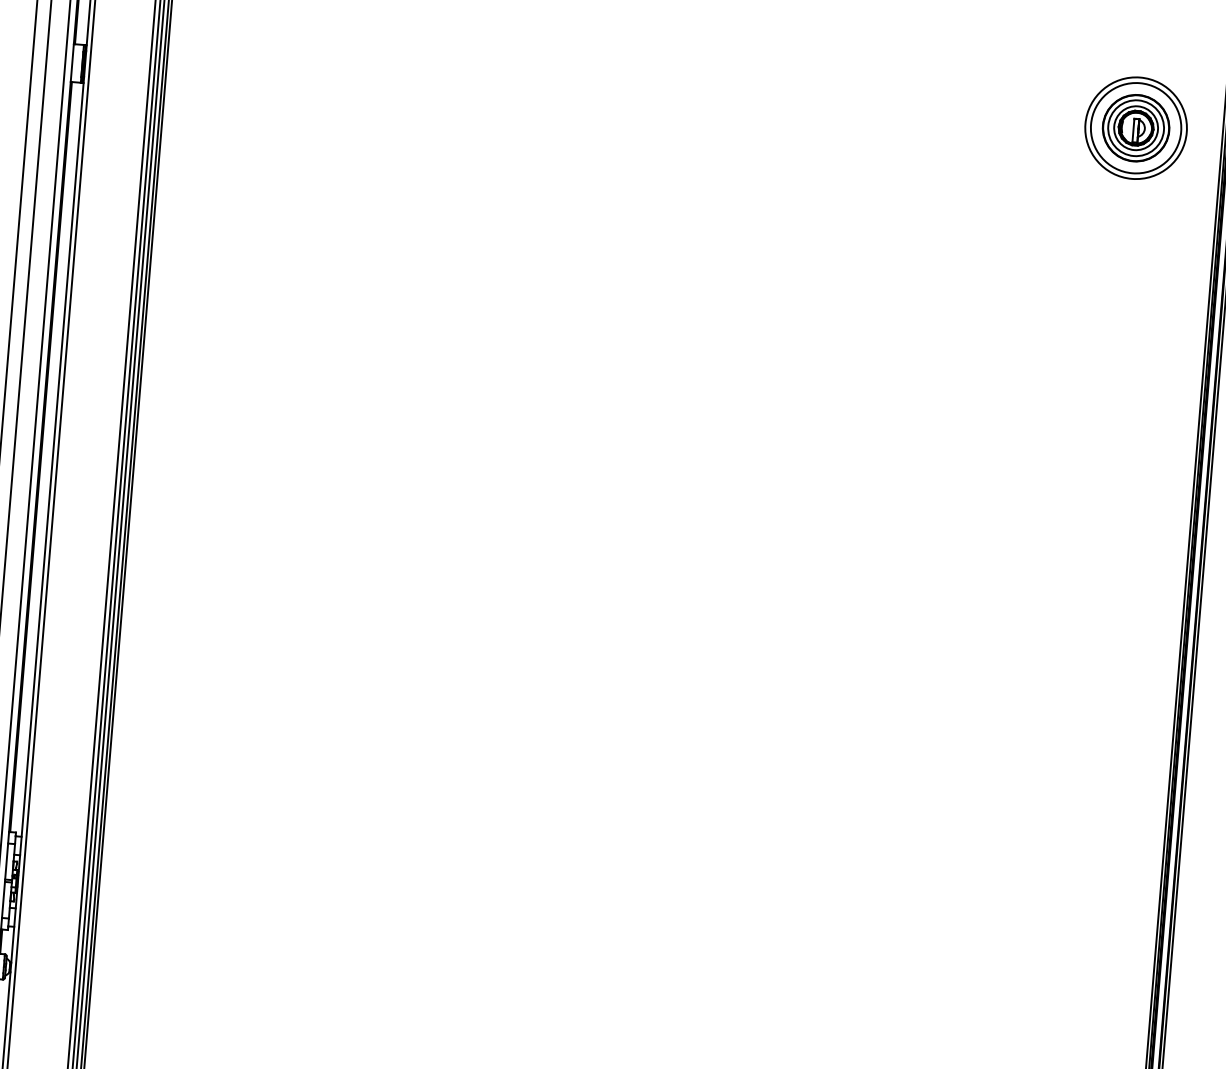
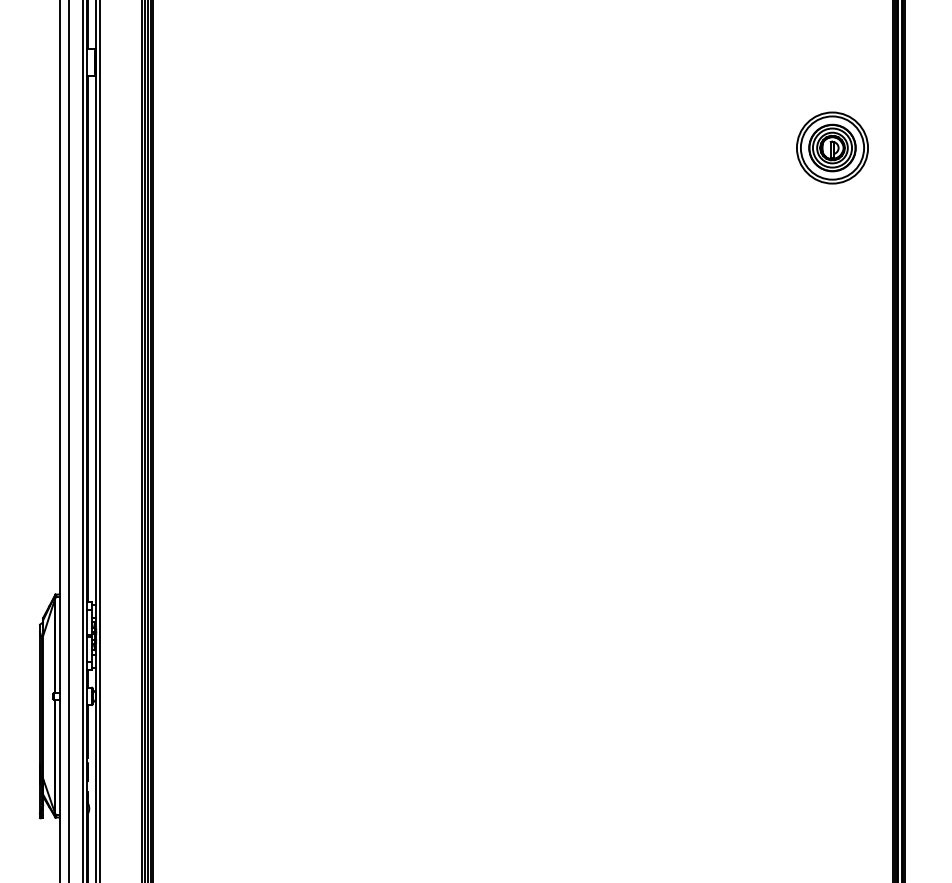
part: (1136, 127) -> (832, 147), moved

